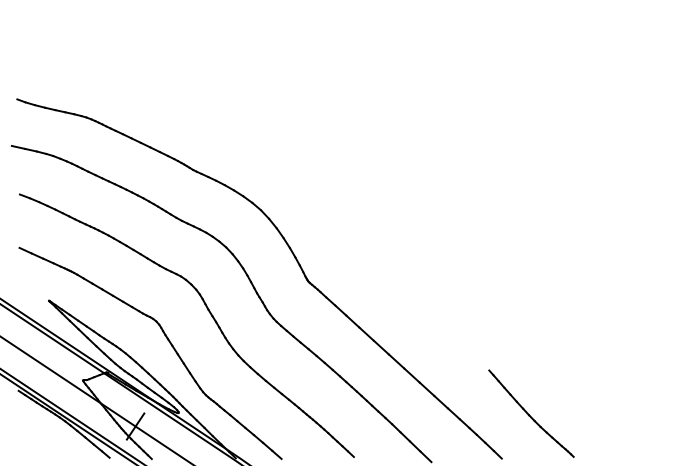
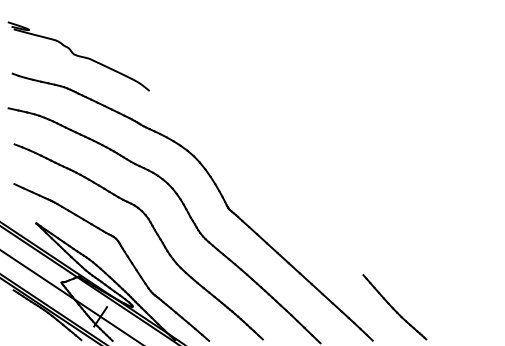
part: (105, 76) -> (78, 56), added

